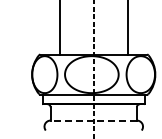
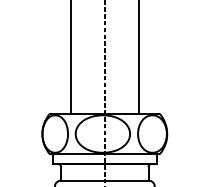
line: (93, 120) -> (104, 180), dashed -> solid

